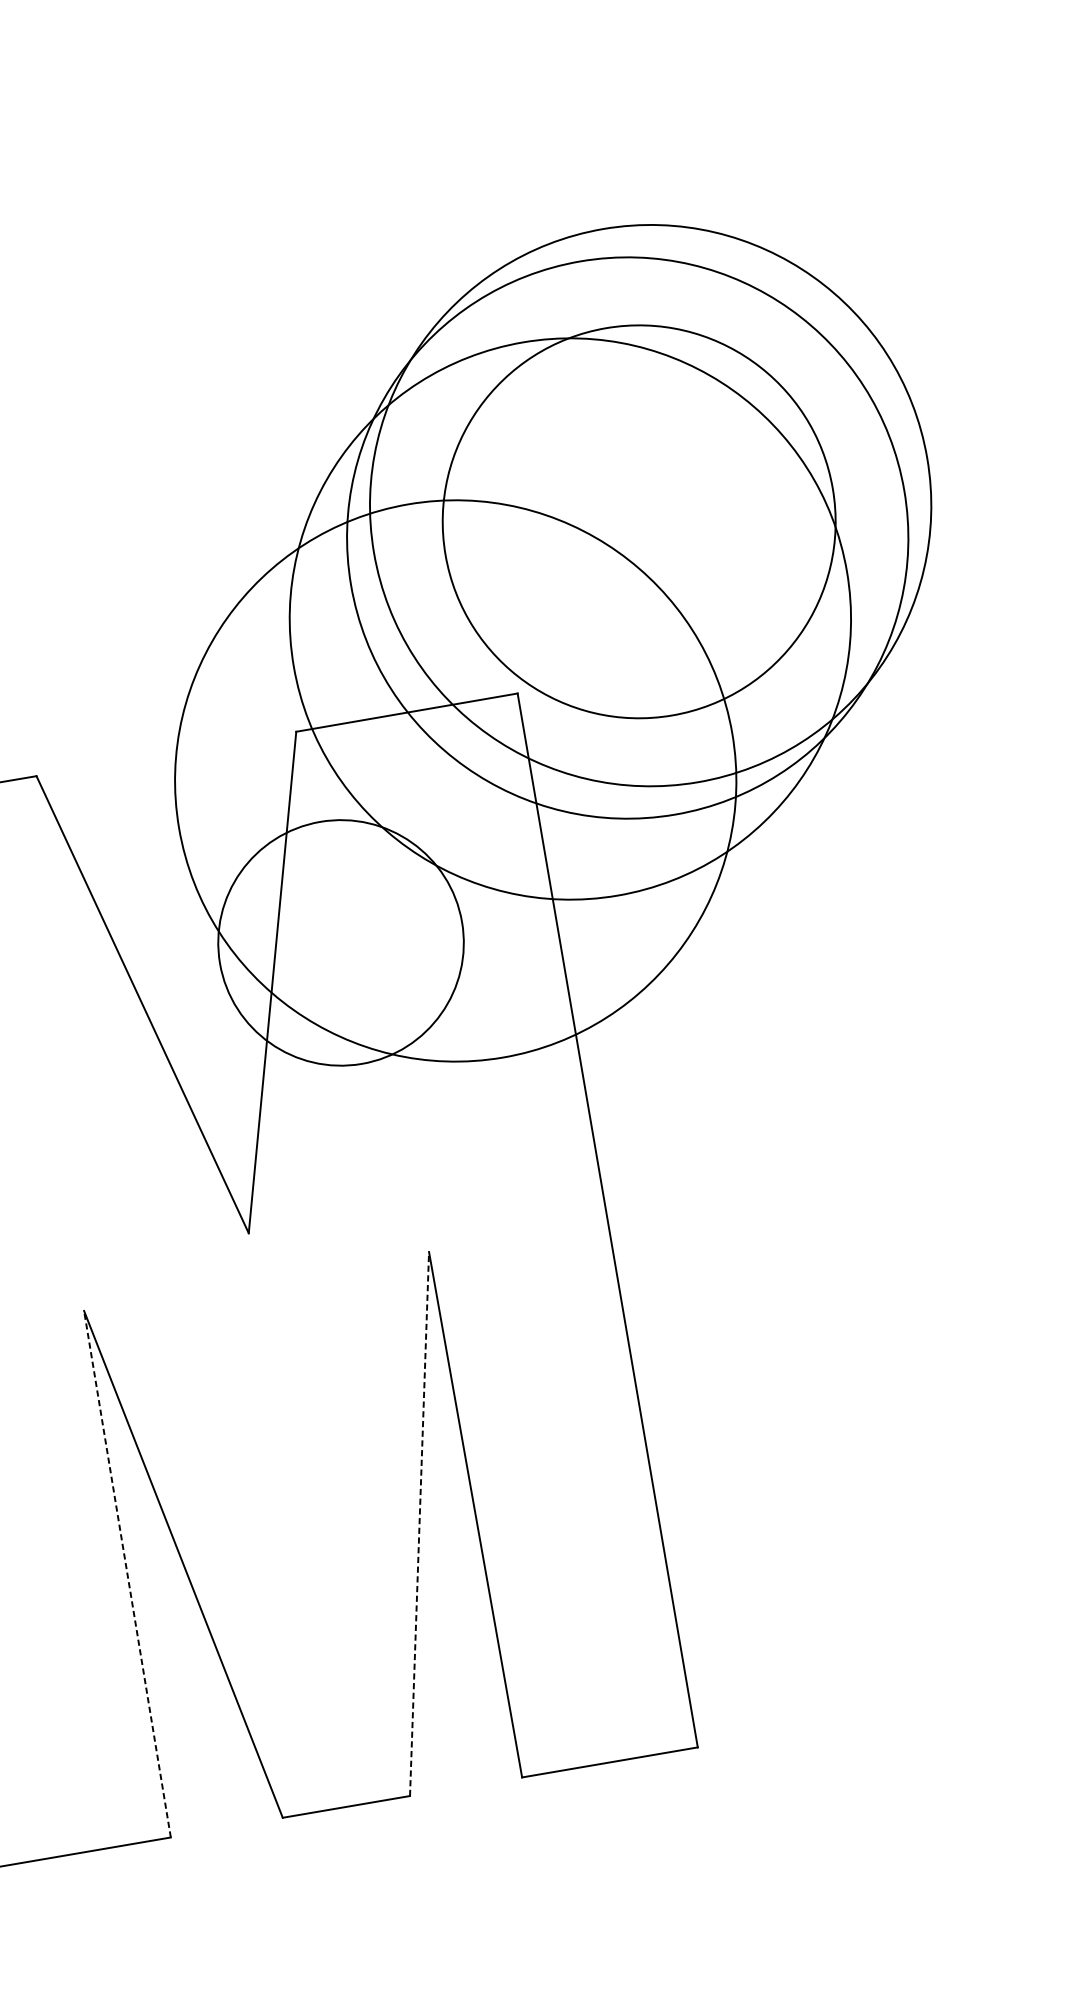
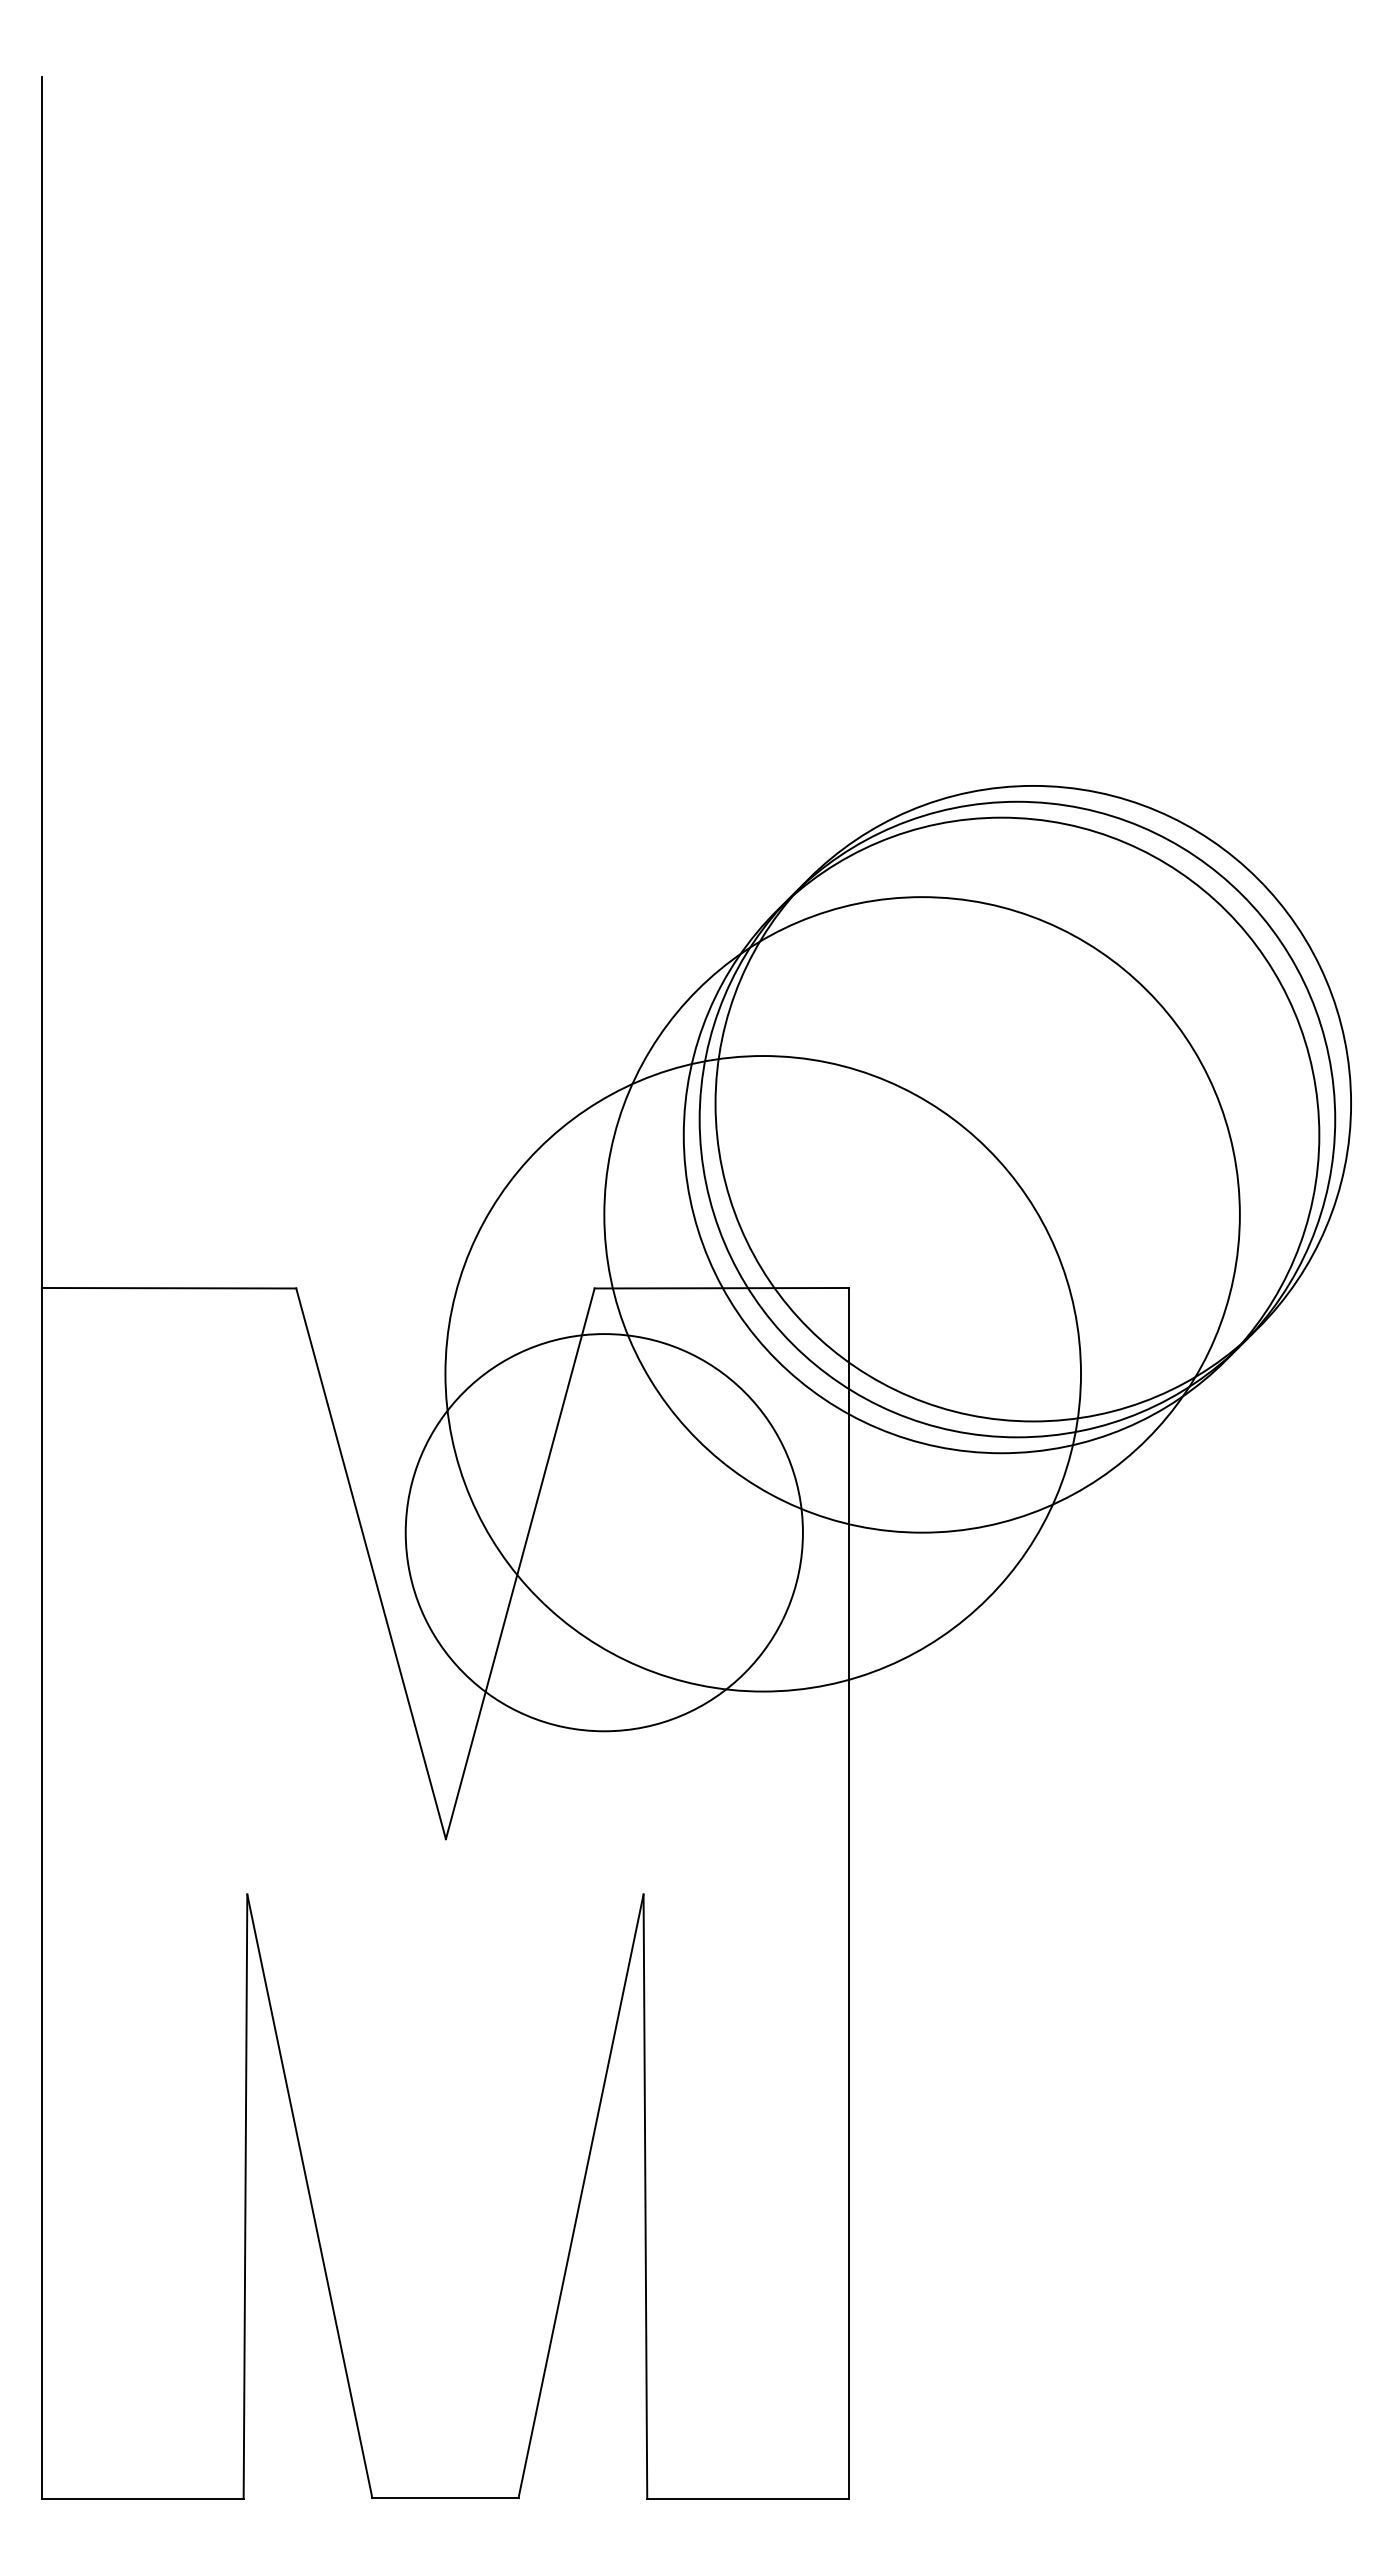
circle: (639, 521) -> (1017, 1119), size x1.43
circle: (340, 942) -> (603, 1532), size x1.43
line: (419, 1523) -> (581, 2195), dashed -> solid
line: (127, 1574) -> (245, 2196), dashed -> solid

